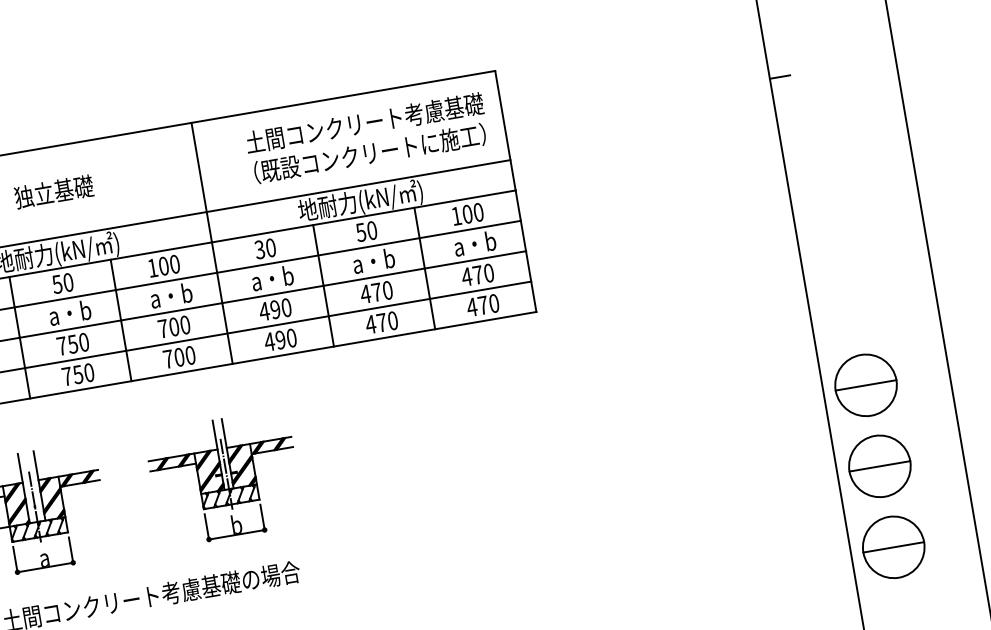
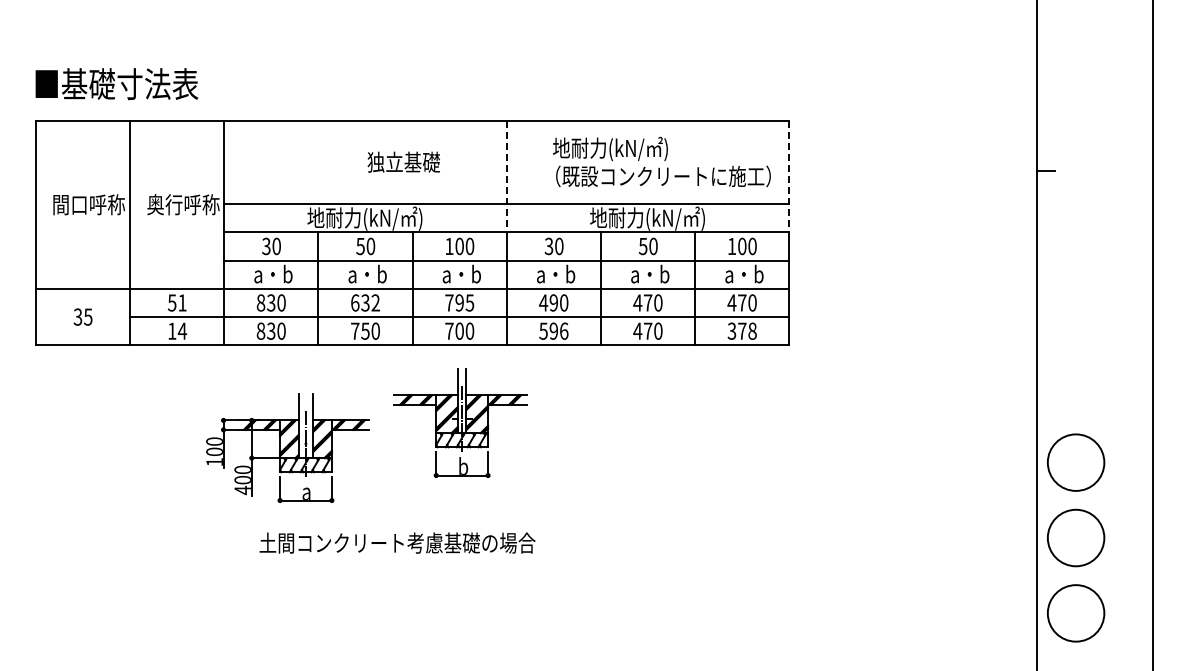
text: (364, 123) -> (663, 148), 土間コンクリート考慮基礎 -> 地耐力(kN/㎡)
line: (505, 130) -> (789, 176), solid -> dashed
line: (201, 182) -> (506, 176), solid -> dashed
text: (53, 191) -> (403, 161), moved
text: (482, 304) -> (741, 330), 470 -> 378
text: (179, 325) -> (464, 302), 700 -> 795
text: (280, 339) -> (553, 330), 490 -> 596
text: (72, 343) -> (365, 302), 750 -> 632
line: (865, 385) -> (1075, 462), removed
line: (879, 466) -> (1075, 538), removed
part: (225, 478) -> (460, 422), moved
line: (893, 547) -> (1075, 613), removed

